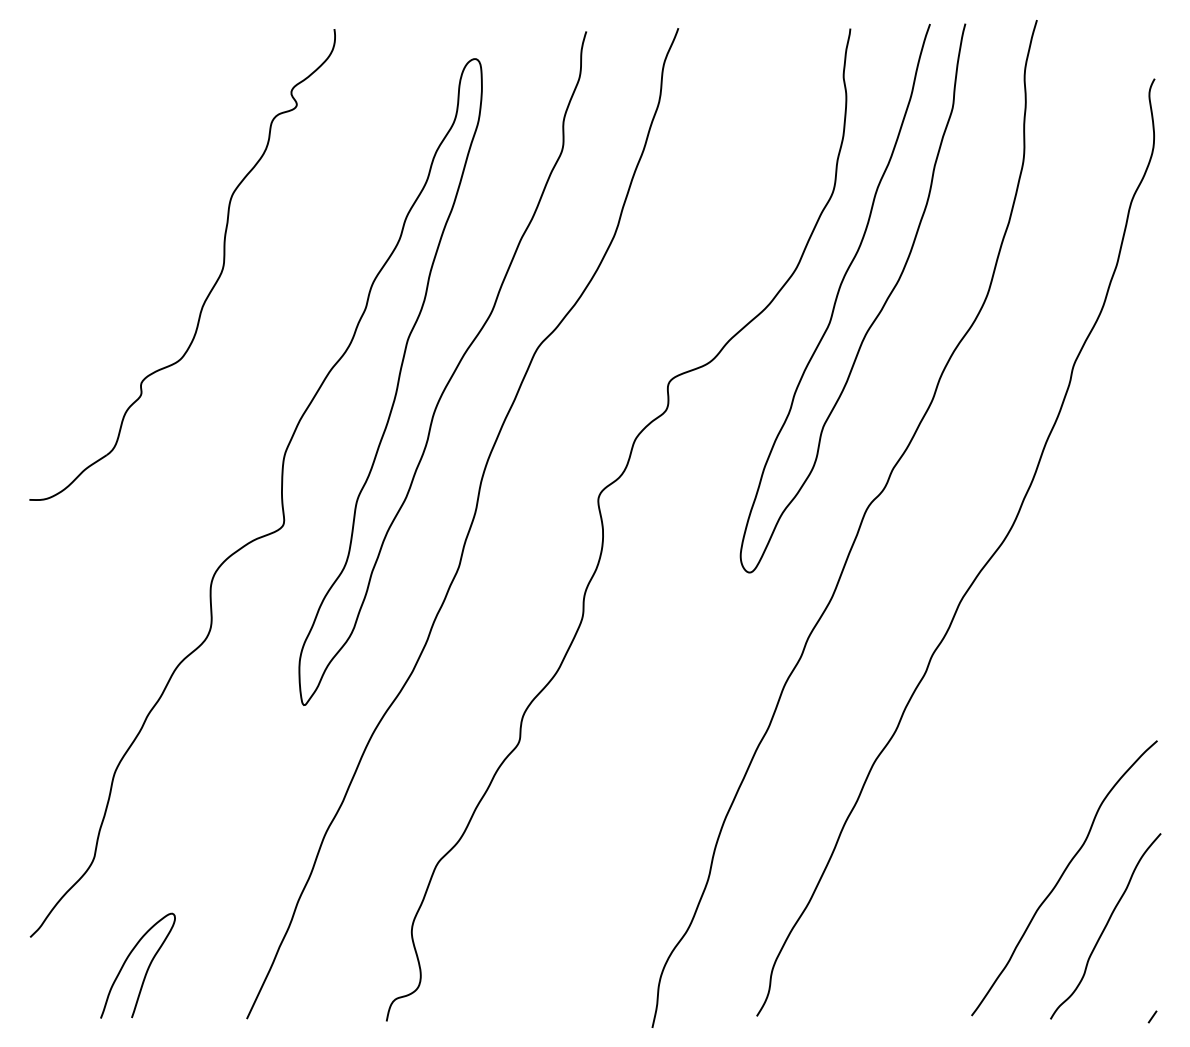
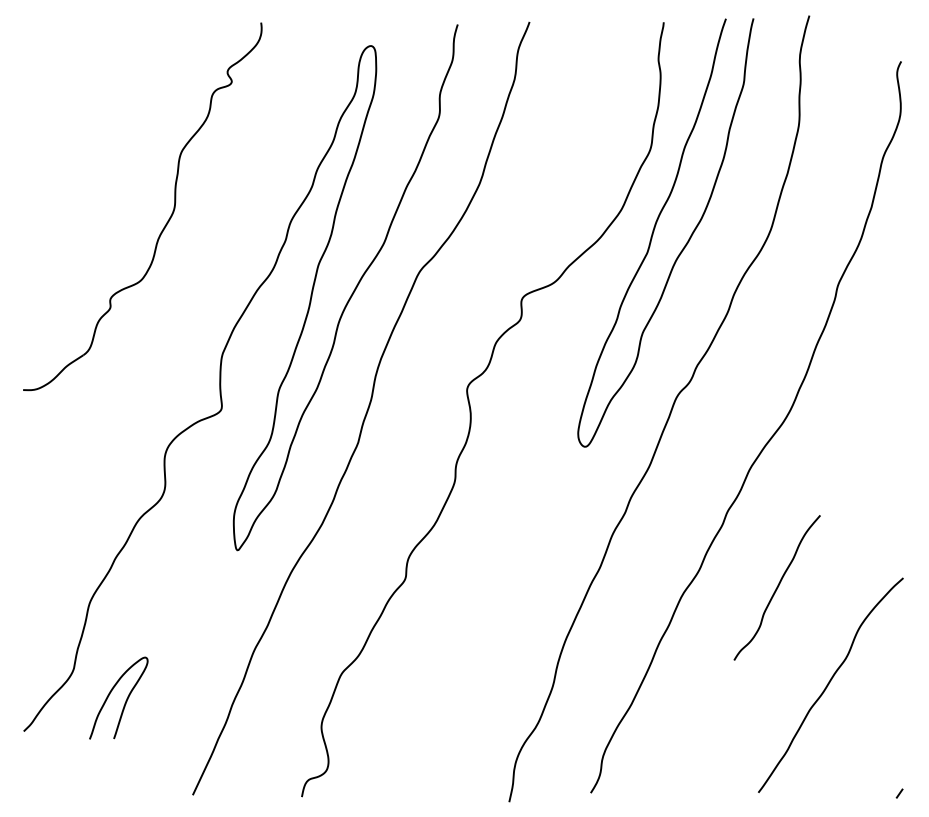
curve: (1105, 926) -> (777, 587), moved
curve: (147, 967) -> (126, 699), moved

